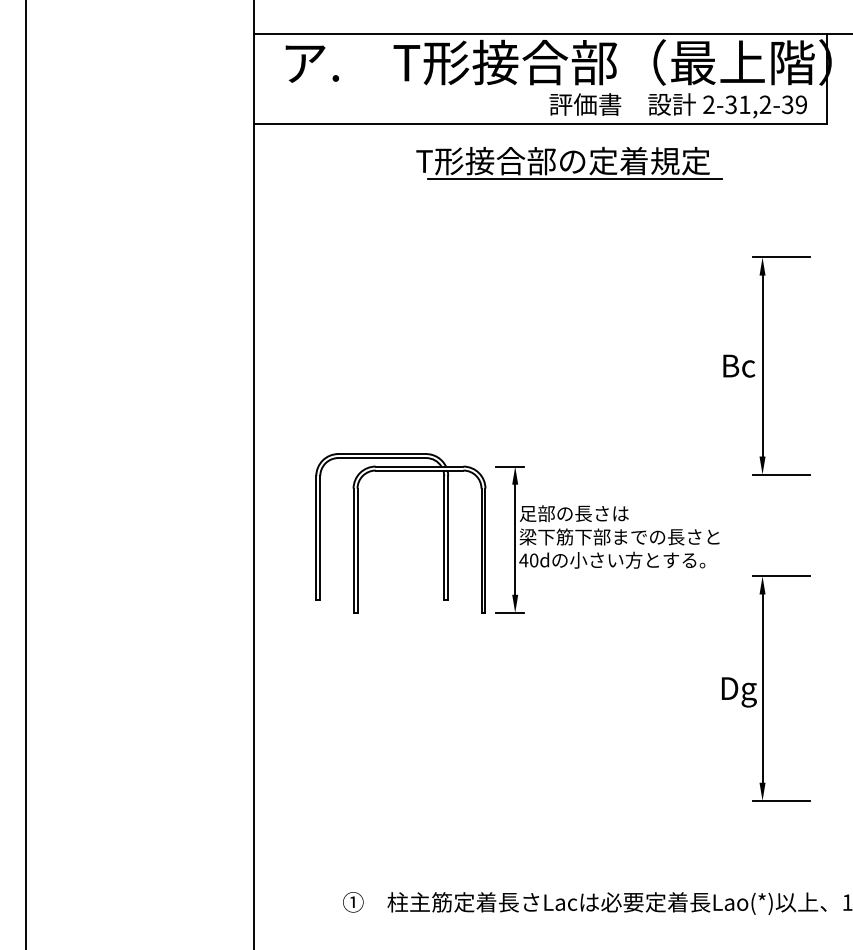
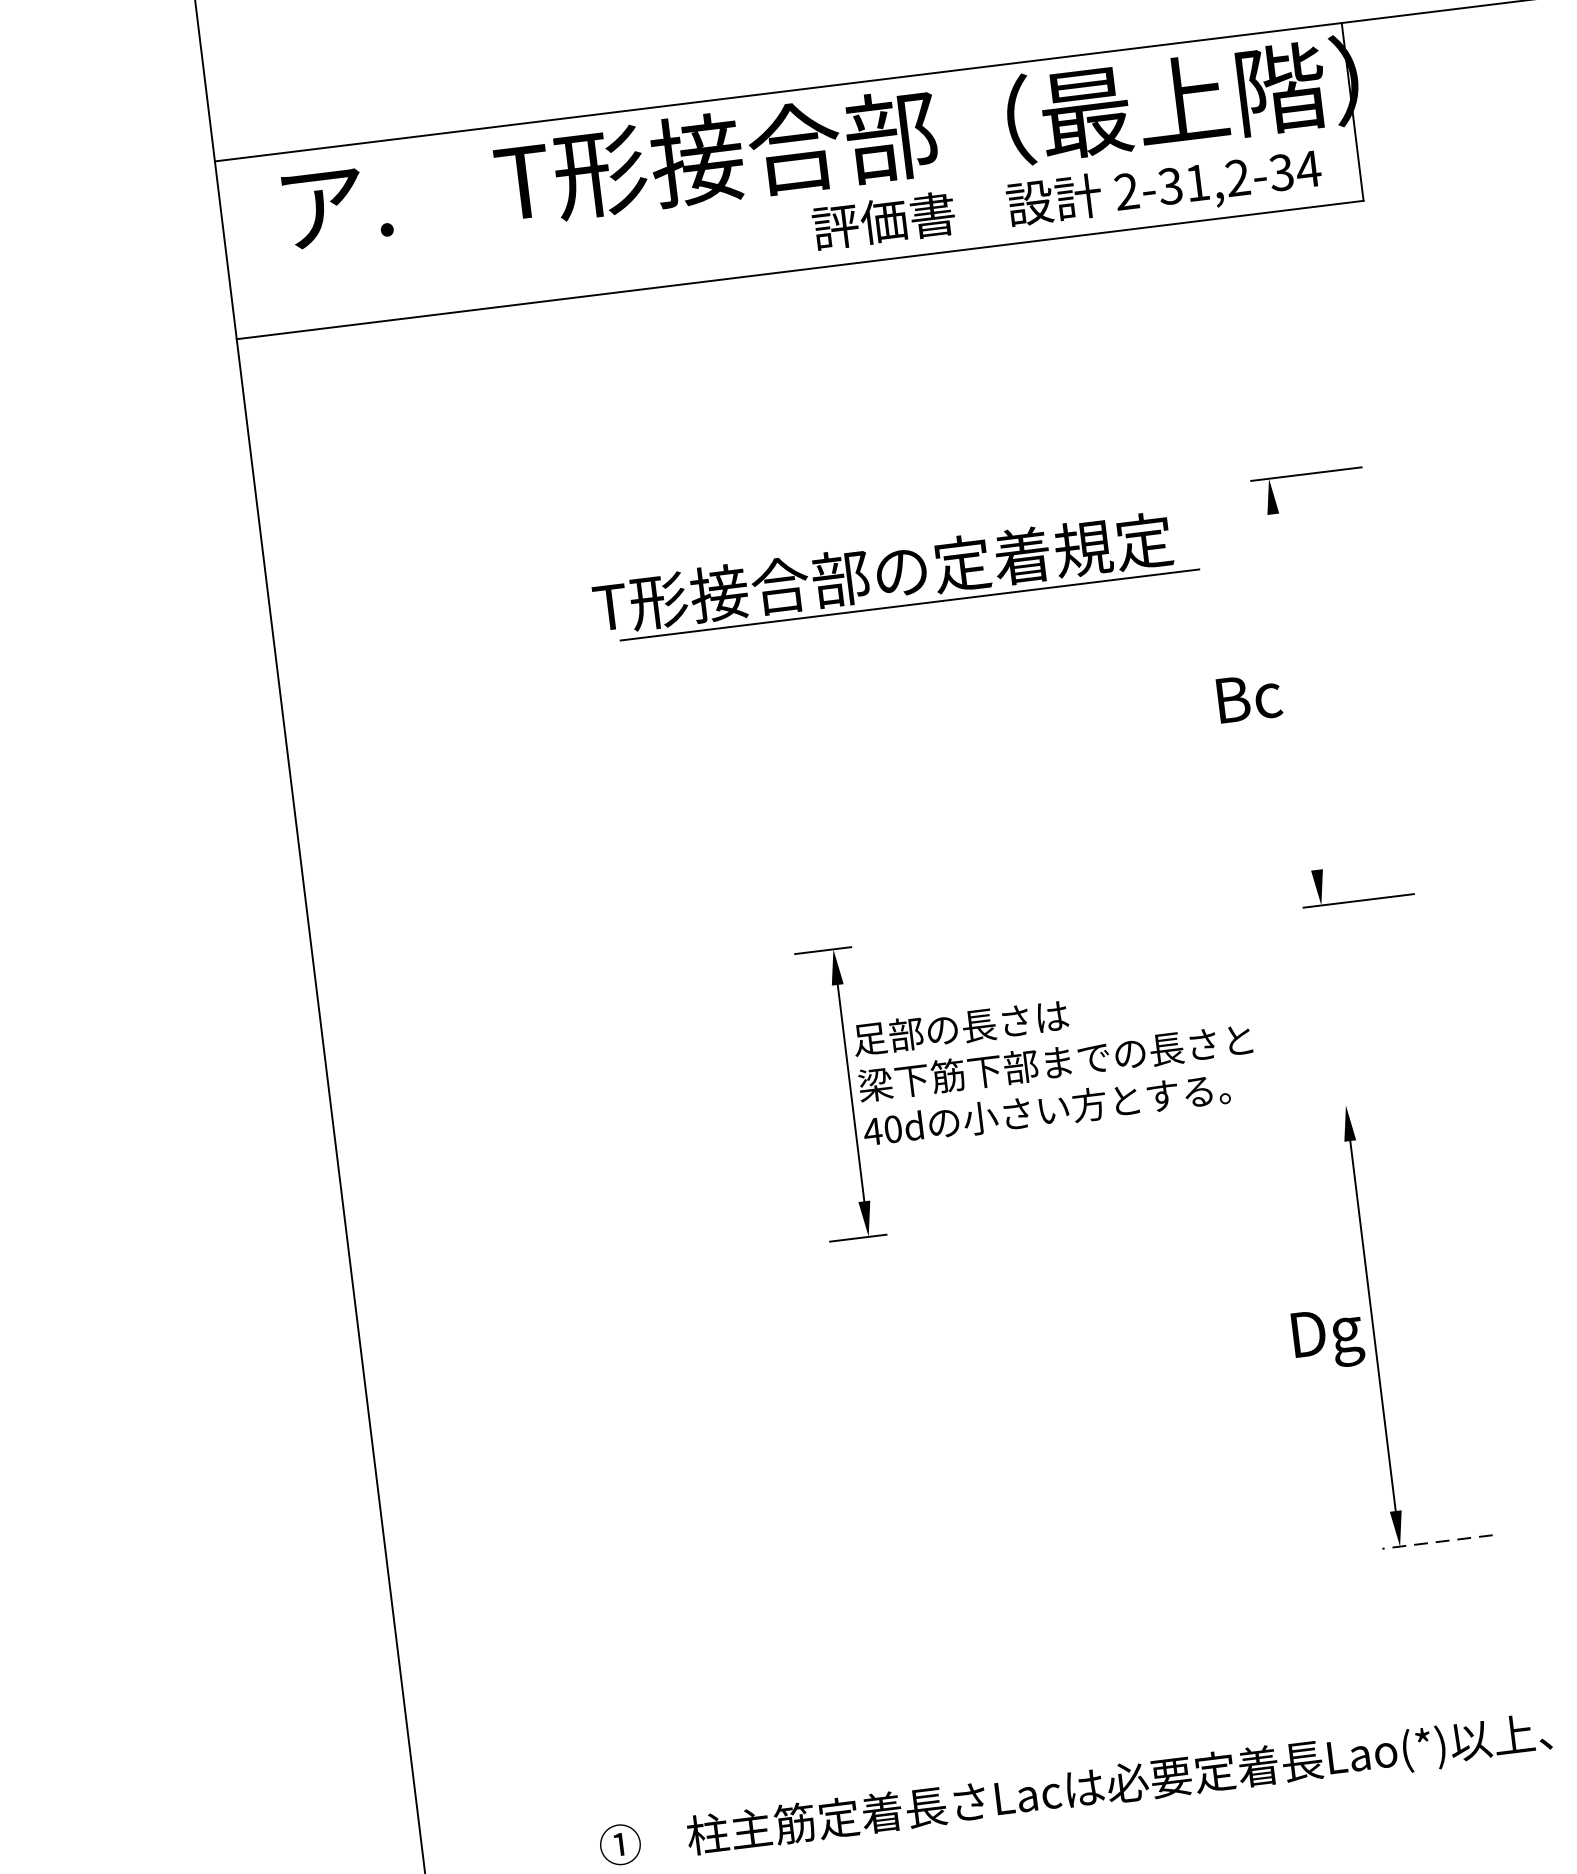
text: (801, 104) -> (1308, 168), 2-31,2-39 -> 2-31,2-34
part: (569, 163) -> (895, 576), moved
line: (762, 365) -> (1294, 691), removed
part: (358, 533) -> (541, 1118), removed
line: (781, 576) -> (1383, 1101), removed
line: (781, 800) -> (1437, 1541), solid -> dashed

